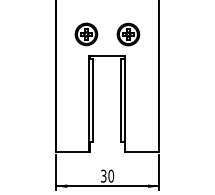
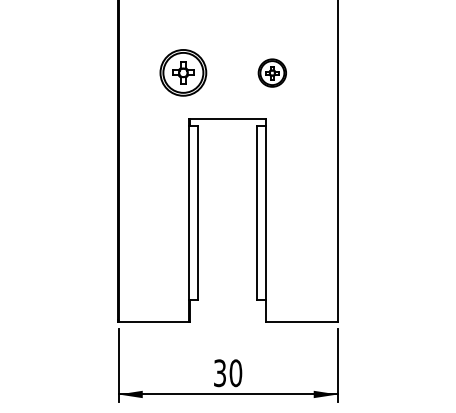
part: (128, 34) -> (272, 73), size x0.6

